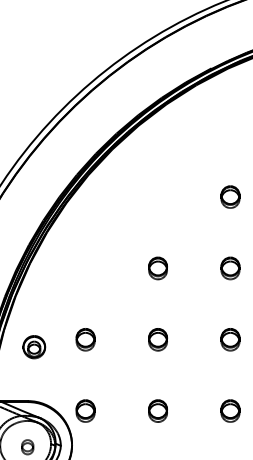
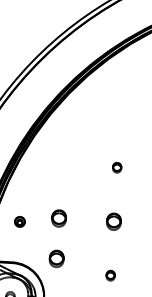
part: (157, 268) -> (116, 167), size x0.6
part: (34, 347) -> (20, 222), size x0.6
part: (85, 410) -> (56, 258), moved
part: (157, 410) -> (110, 275), size x0.6

